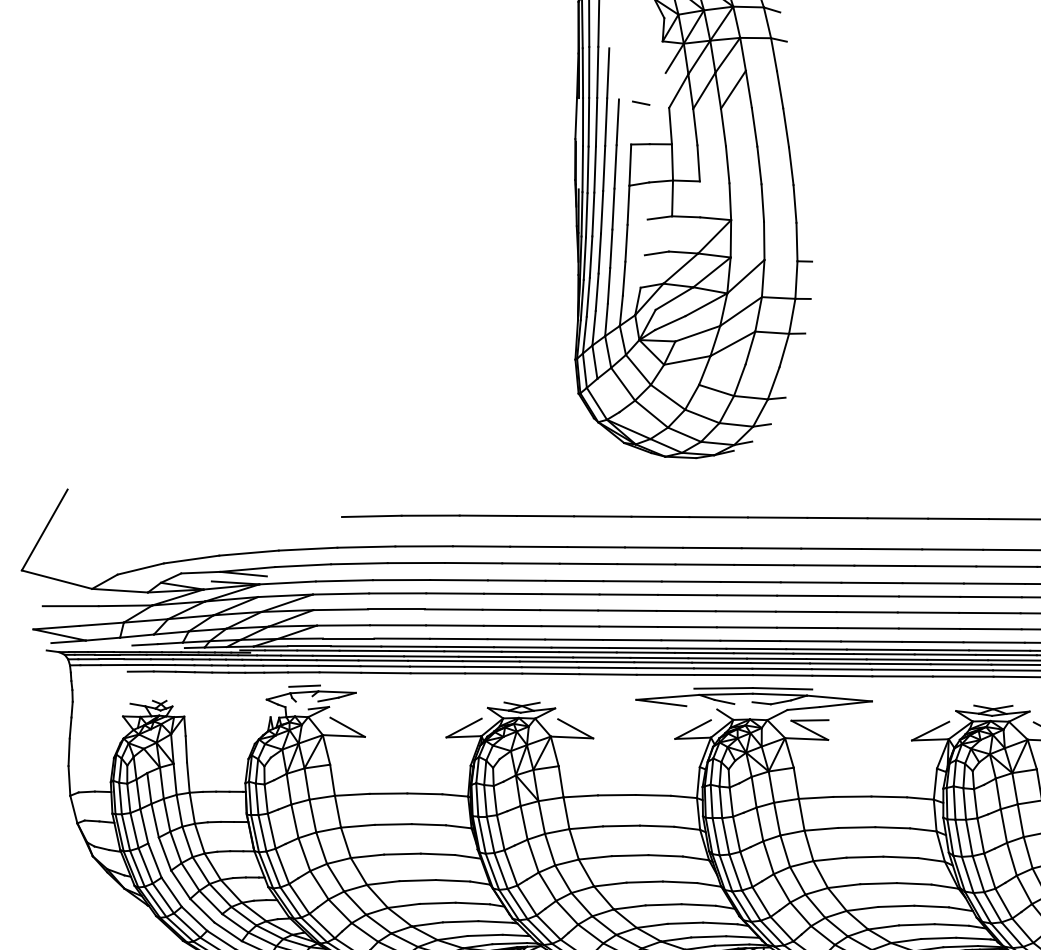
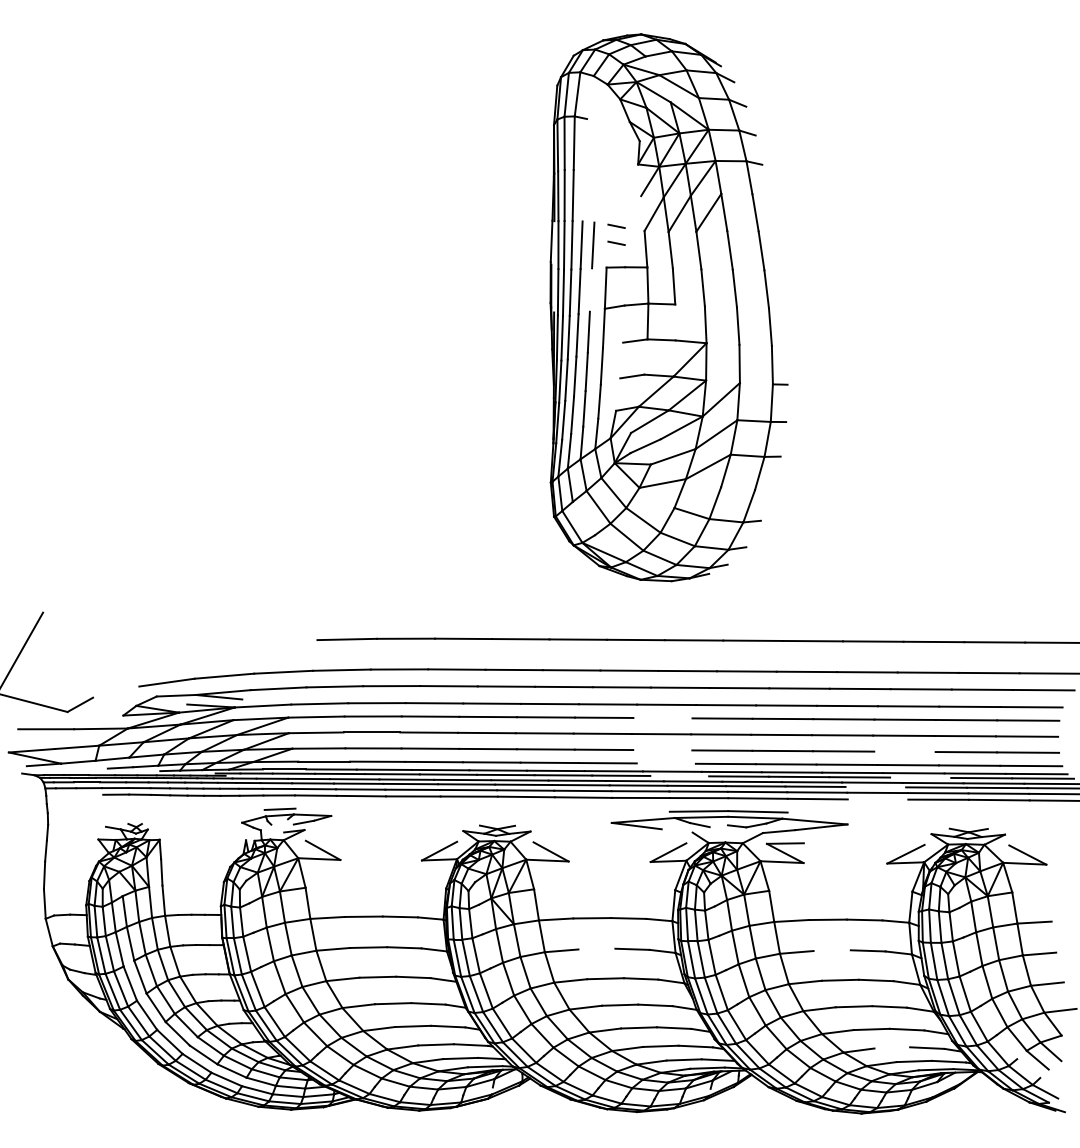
line: (608, 73) -> (583, 196), removed
line: (641, 119) -> (616, 242), added
line: (615, 166) -> (590, 289), removed
line: (141, 568) -> (116, 691), removed
line: (120, 590) -> (95, 713), removed
line: (687, 594) -> (662, 717), removed
line: (687, 627) -> (662, 750), removed
line: (929, 628) -> (904, 751), removed
line: (690, 640) -> (665, 763), removed
line: (704, 652) -> (679, 775), removed
line: (945, 654) -> (920, 777), removed
line: (900, 663) -> (875, 786), removed
line: (902, 676) -> (877, 799), removed
line: (621, 825) -> (596, 948), removed
line: (856, 827) -> (831, 950), removed
line: (917, 924) -> (892, 1047), removed

